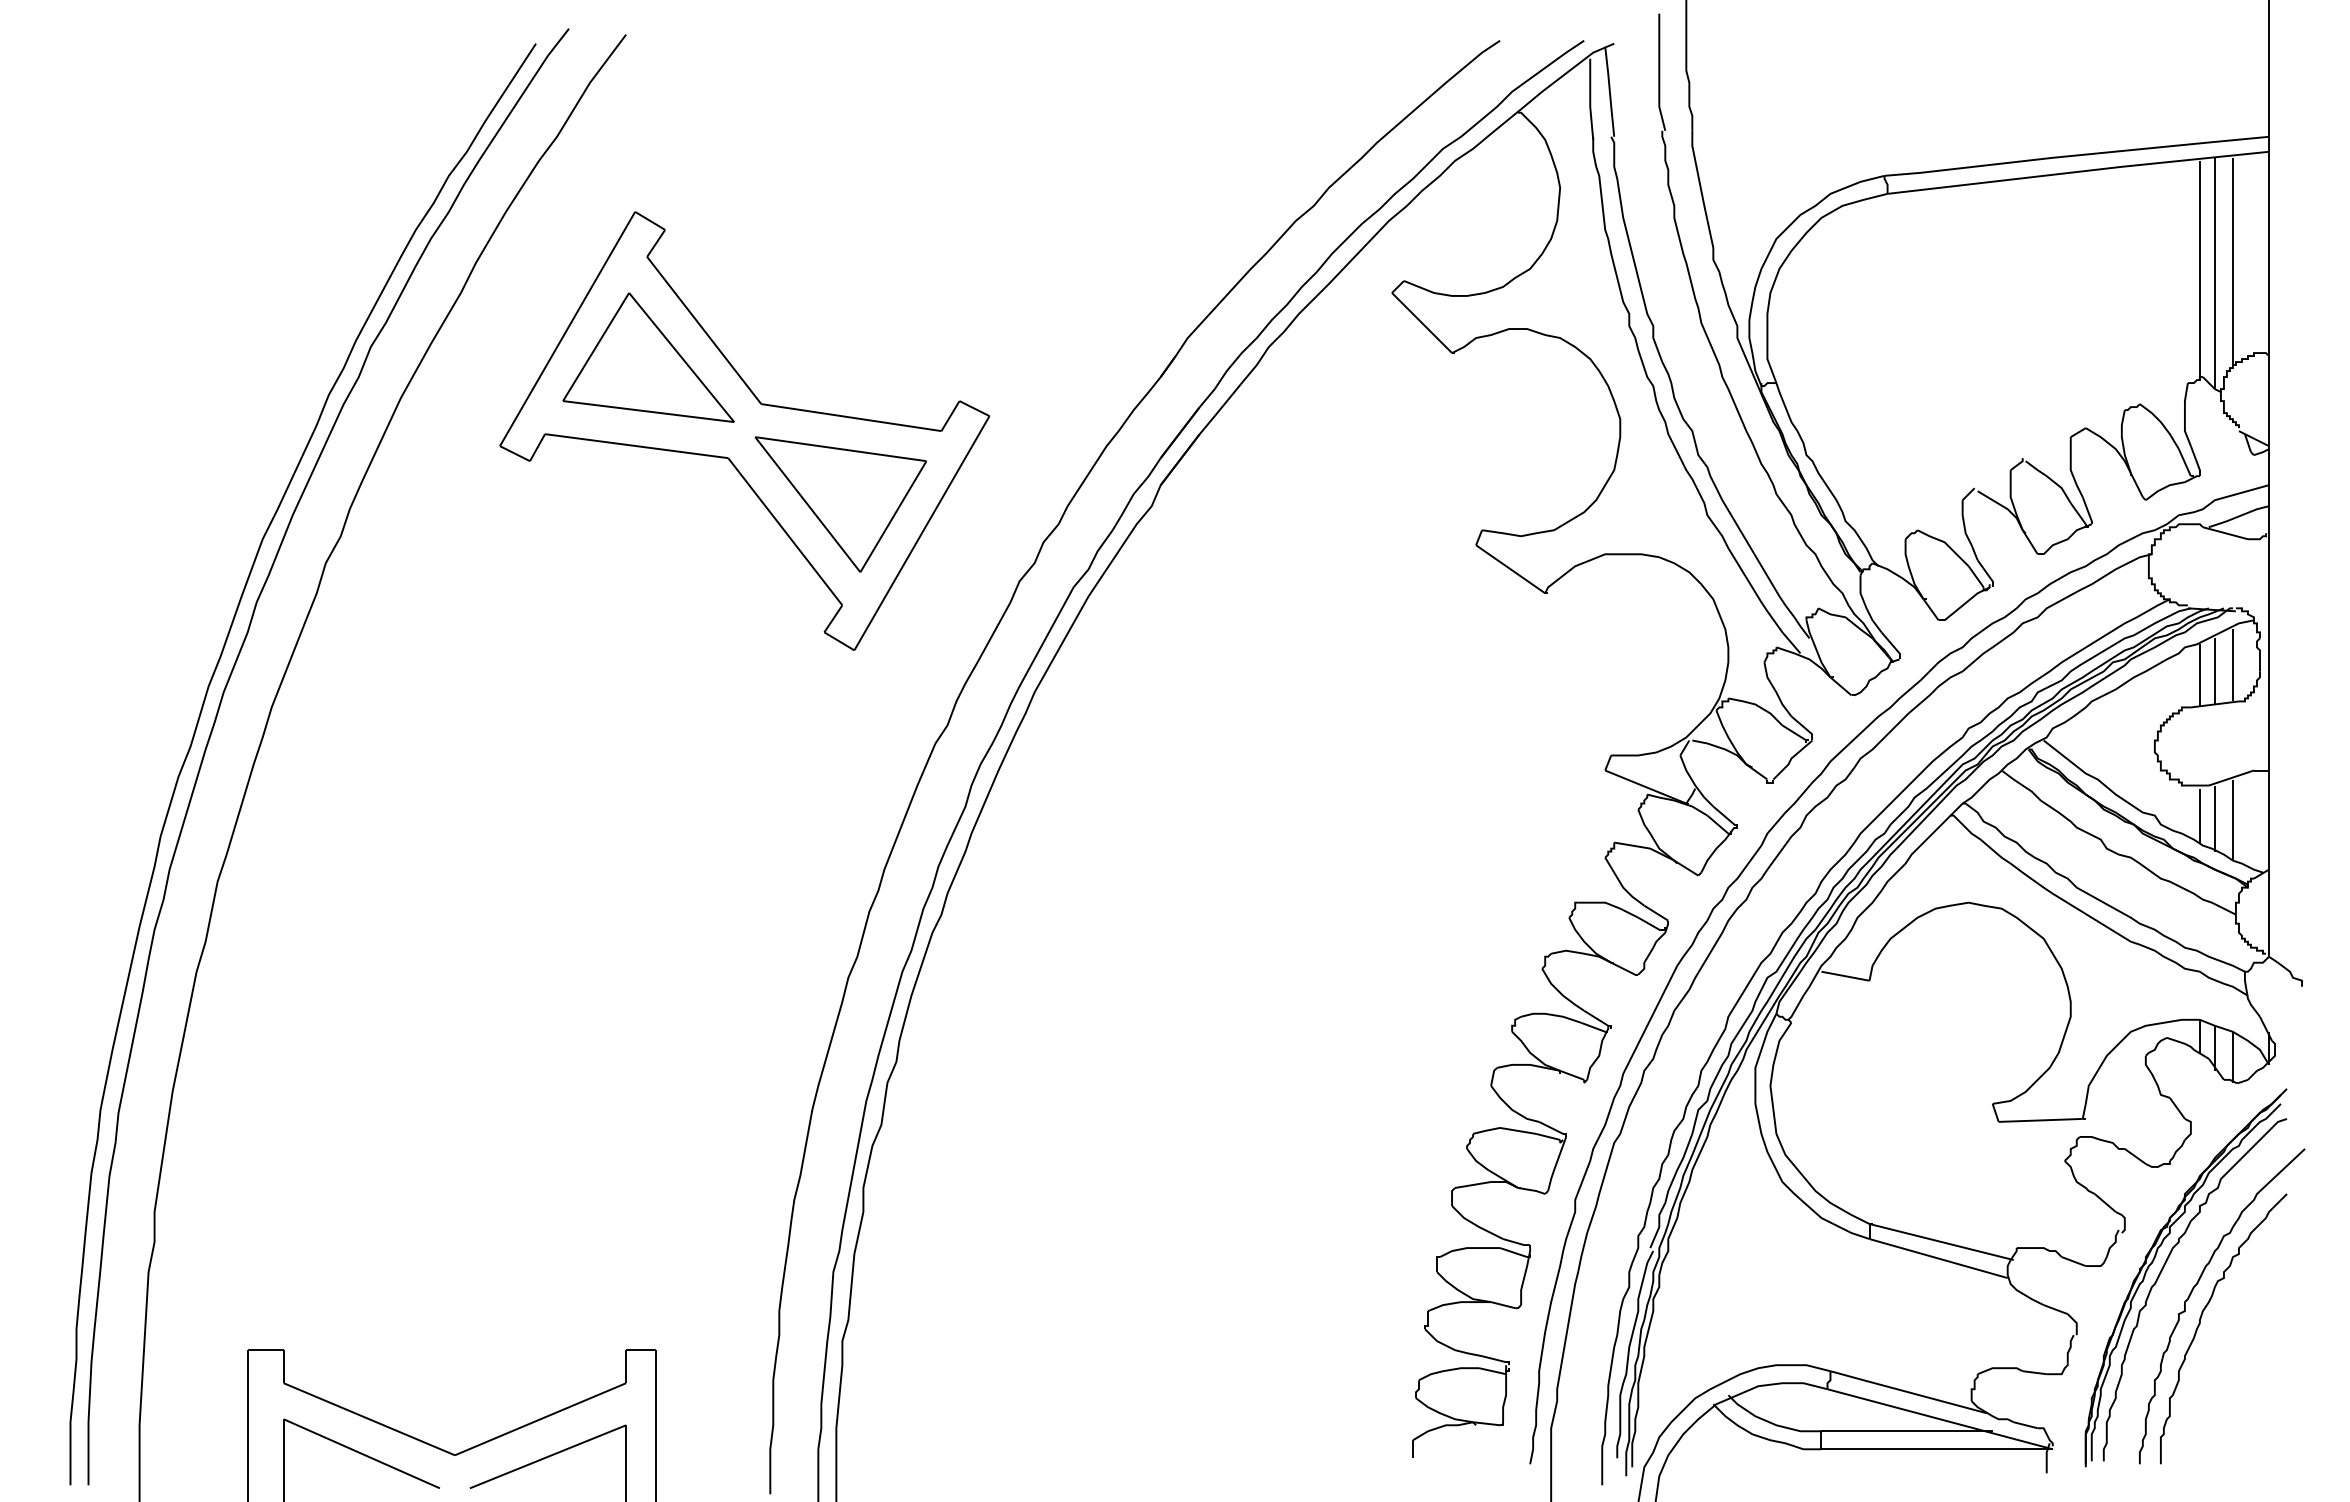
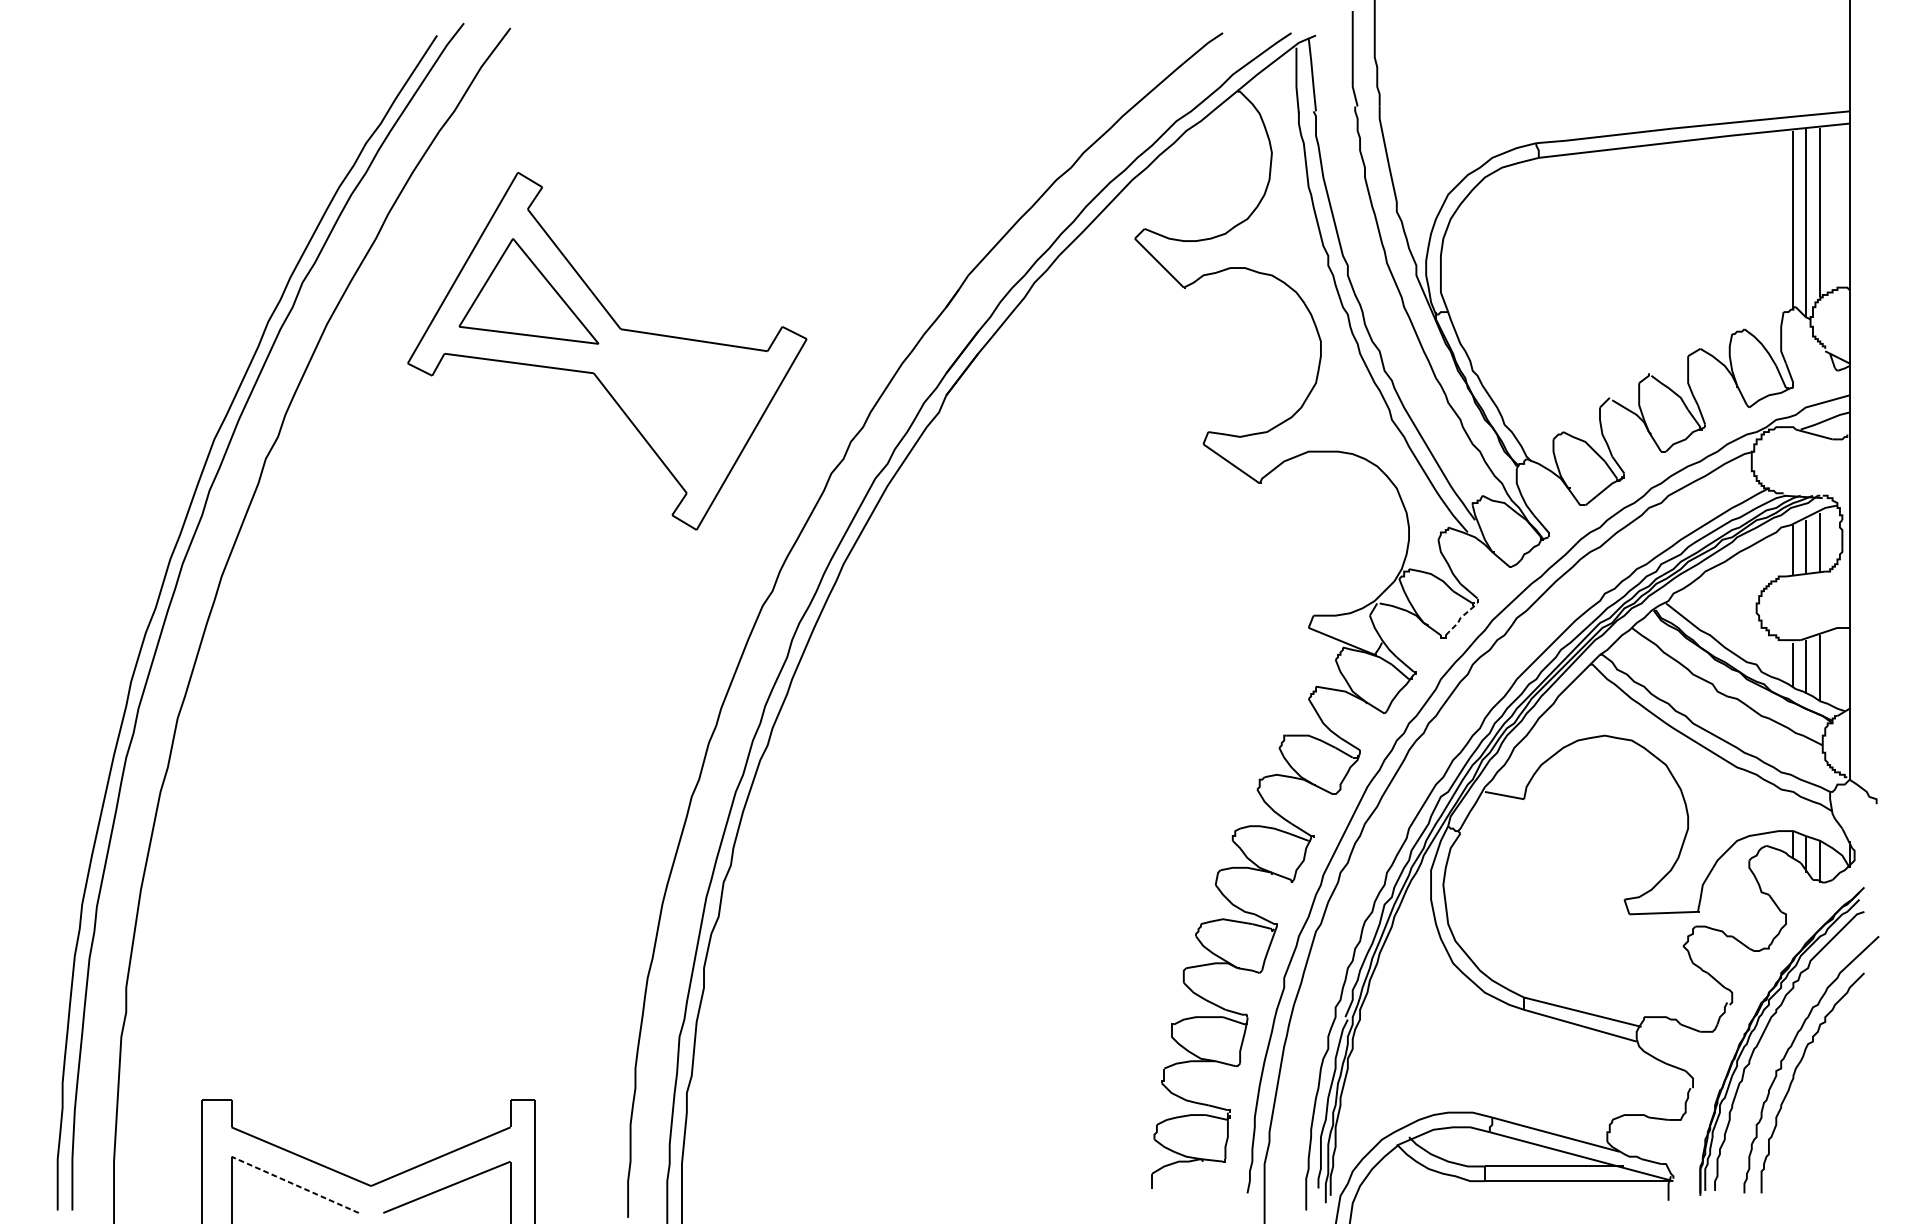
part: (840, 504) -> (685, 411), removed
line: (1791, 758) -> (1460, 618), solid -> dashed
line: (361, 1453) -> (294, 1184), solid -> dashed

